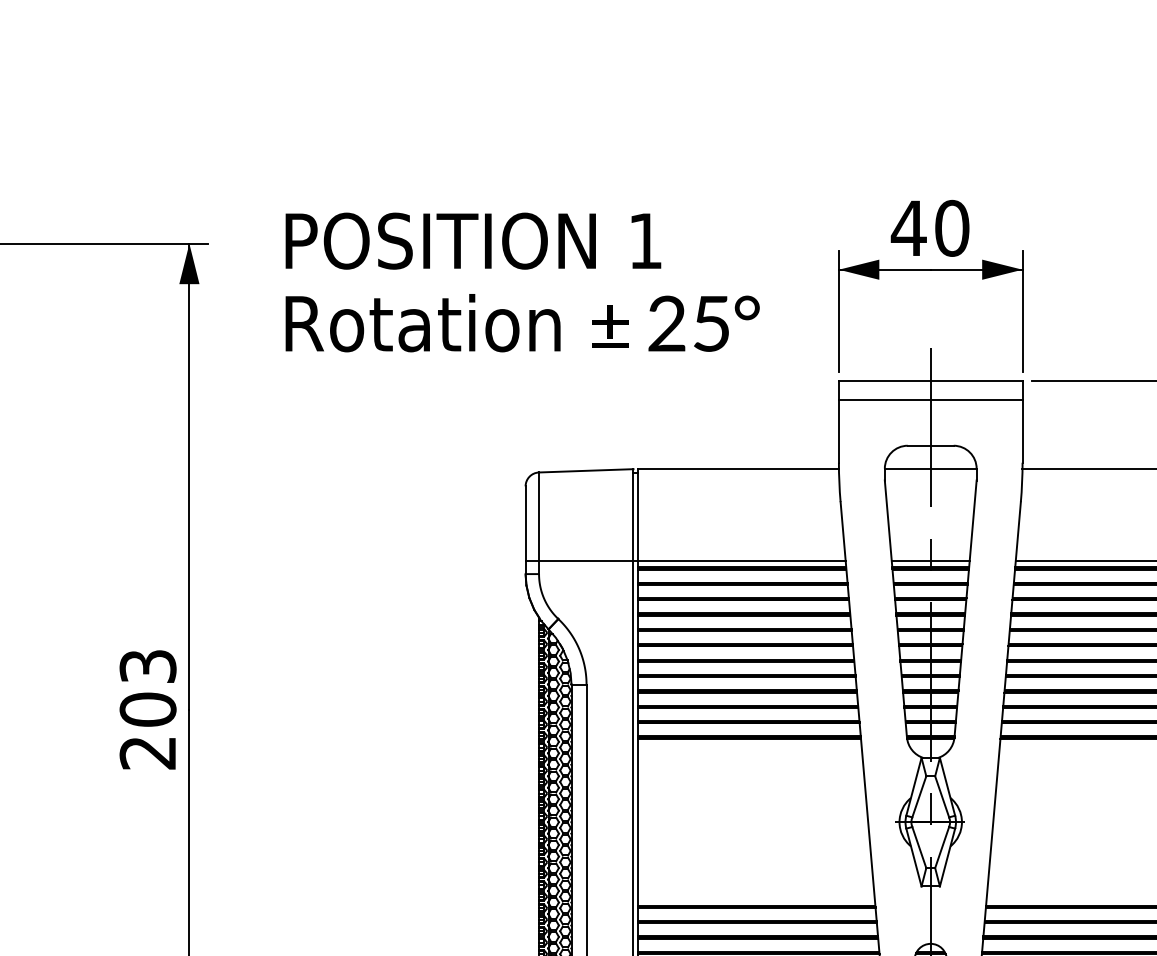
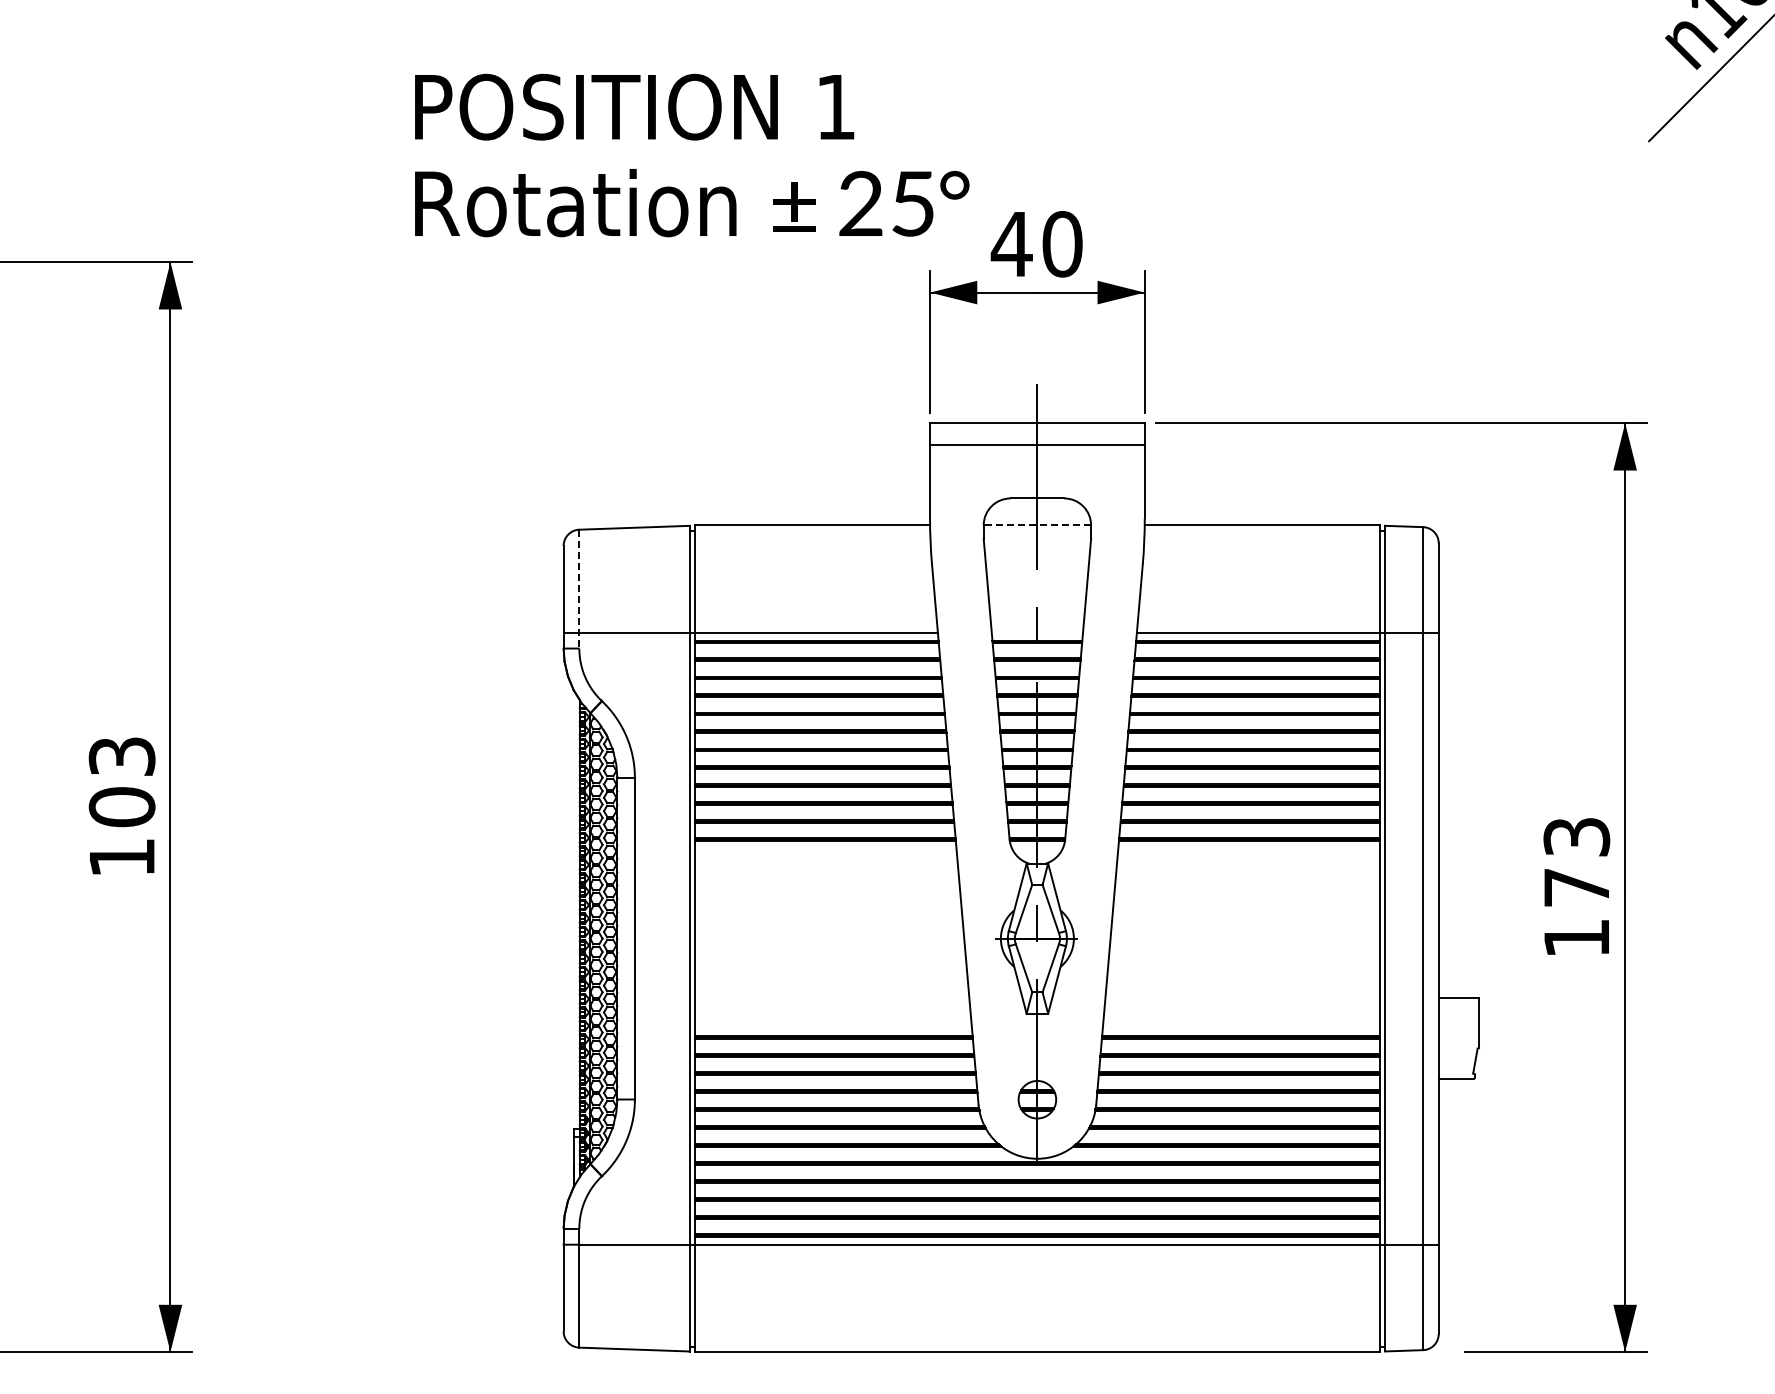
text: (522, 282) -> (692, 155), moved
line: (930, 468) -> (1037, 525), solid -> dashed
line: (539, 523) -> (579, 589), solid -> dashed
line: (930, 560) -> (1037, 632), removed
text: (147, 753) -> (121, 858), 203 -> 103

